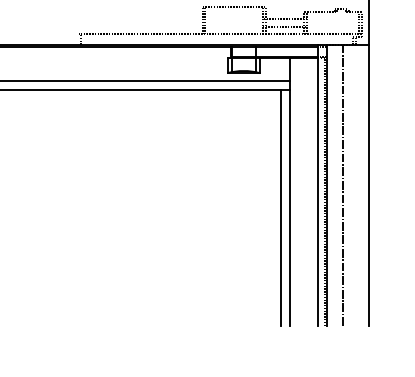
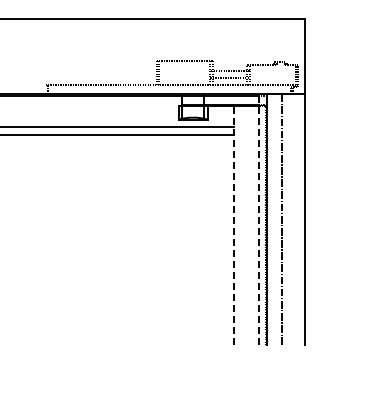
line: (318, 185) -> (259, 219), solid -> dashed
line: (290, 191) -> (234, 225), solid -> dashed
line: (281, 207) -> (226, 239), removed

